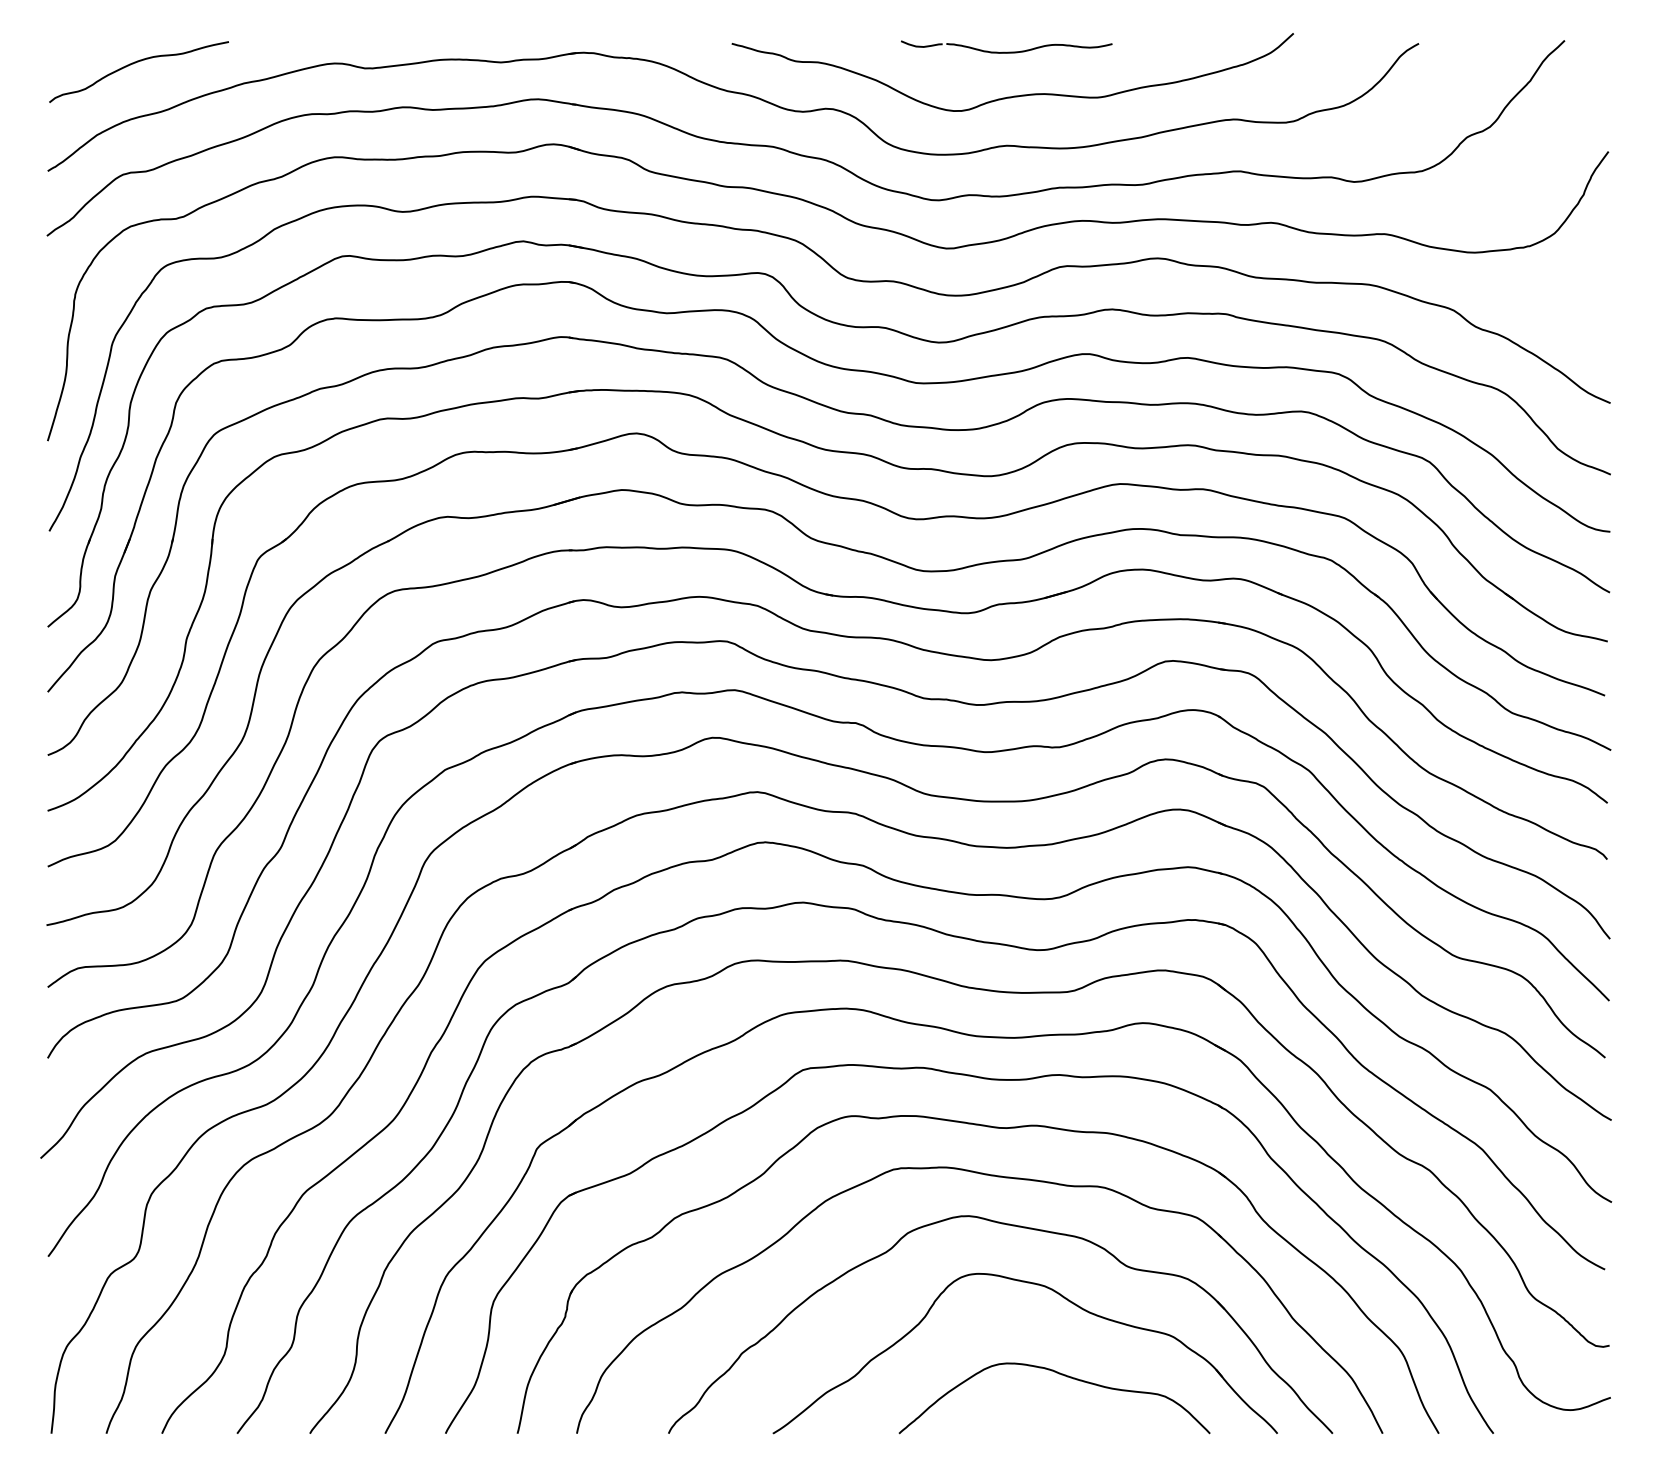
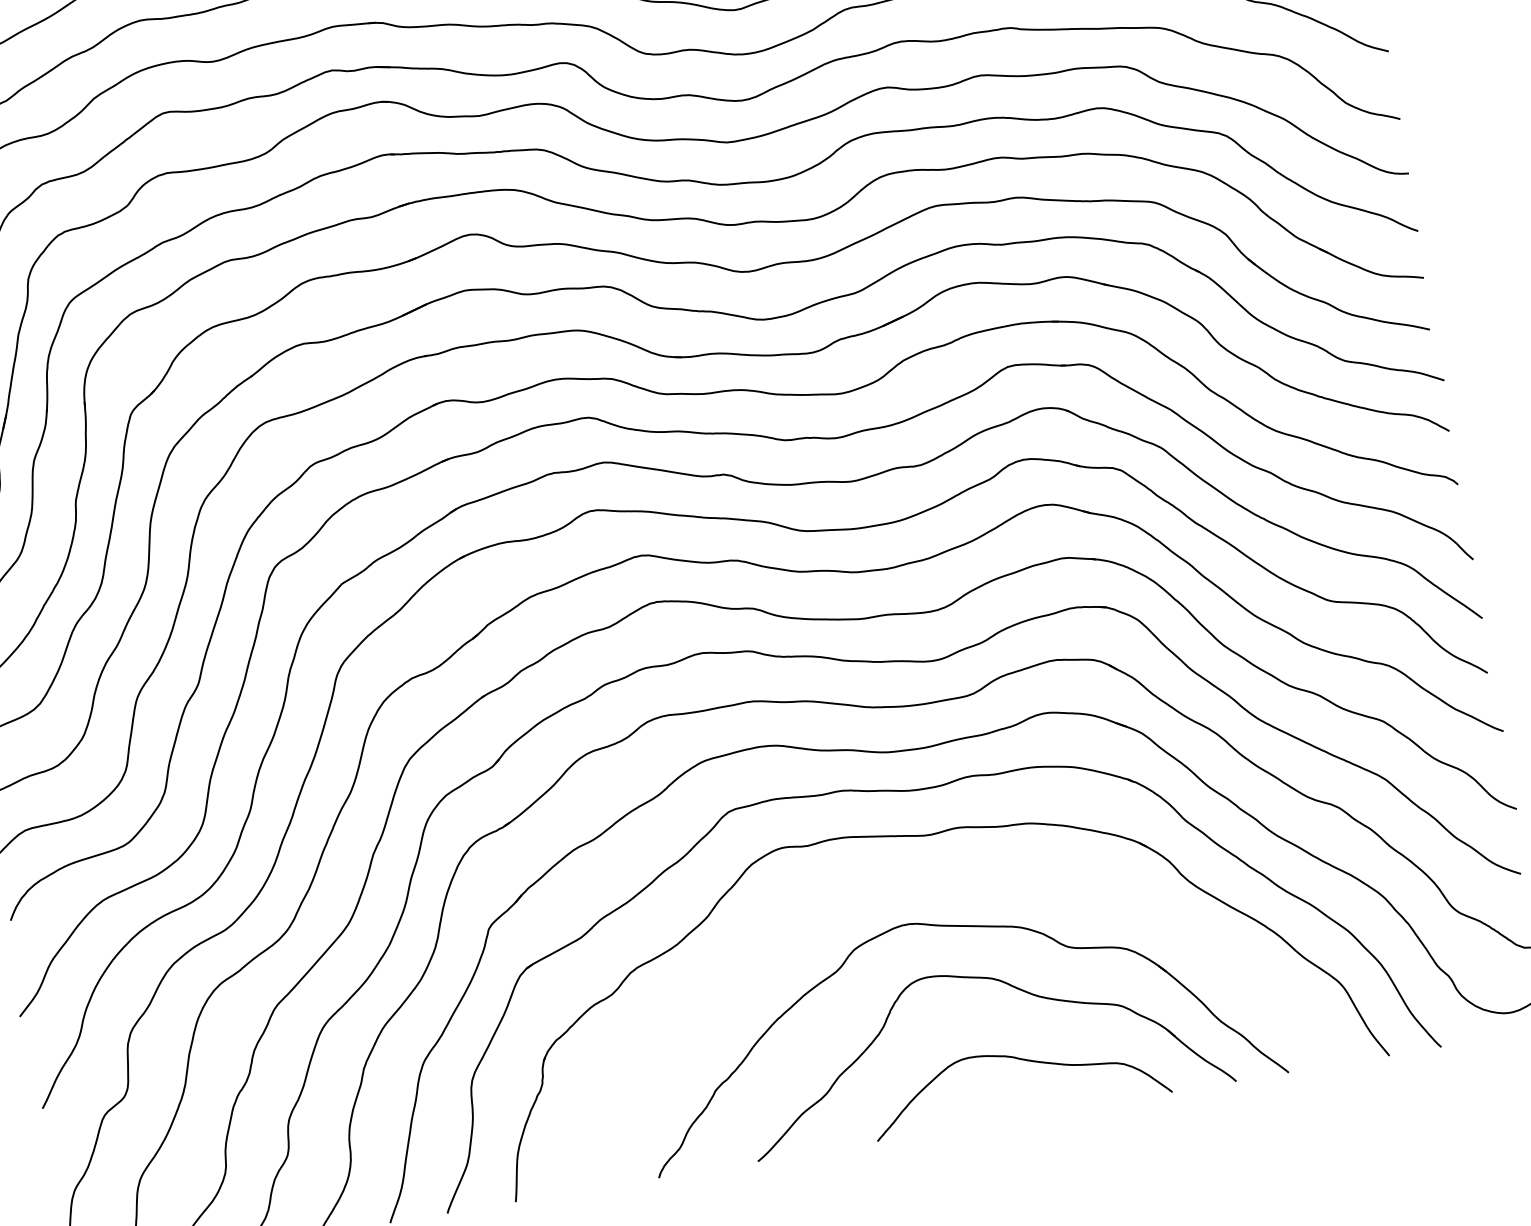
part: (997, 1177) -> (930, 882), removed

